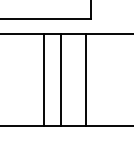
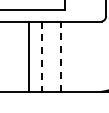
line: (86, 79) -> (61, 56), solid -> dashed
line: (61, 81) -> (42, 57), solid -> dashed

